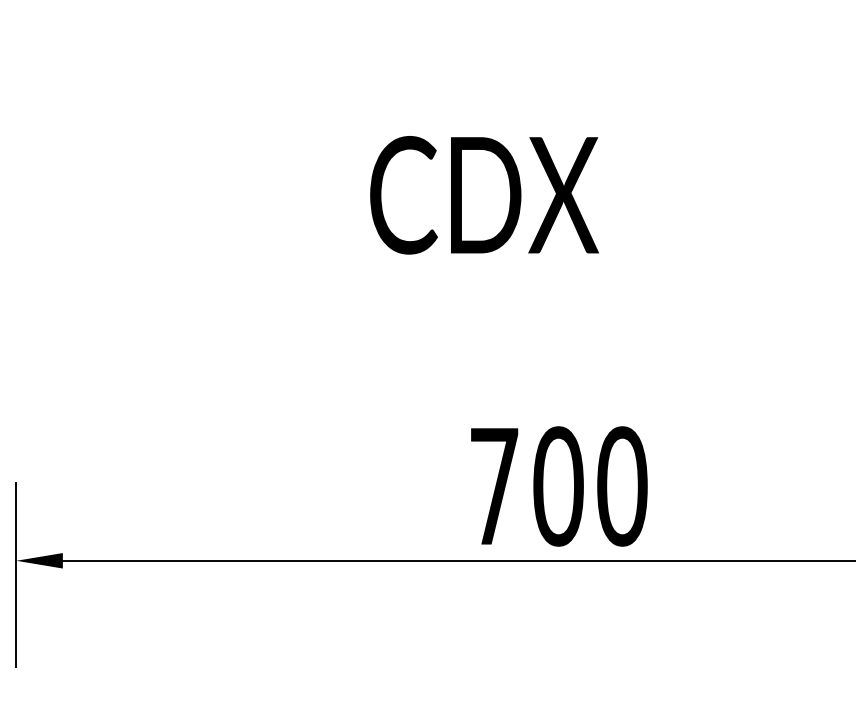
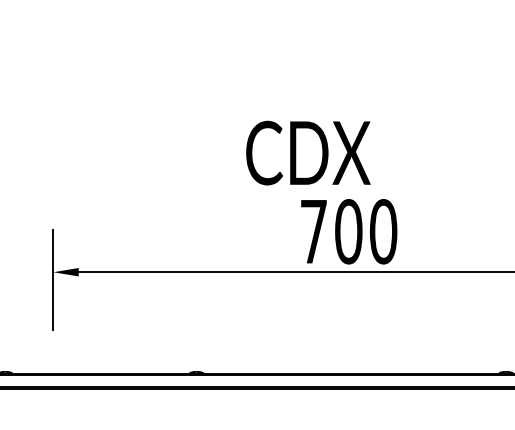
text: (484, 194) -> (308, 152), moved

